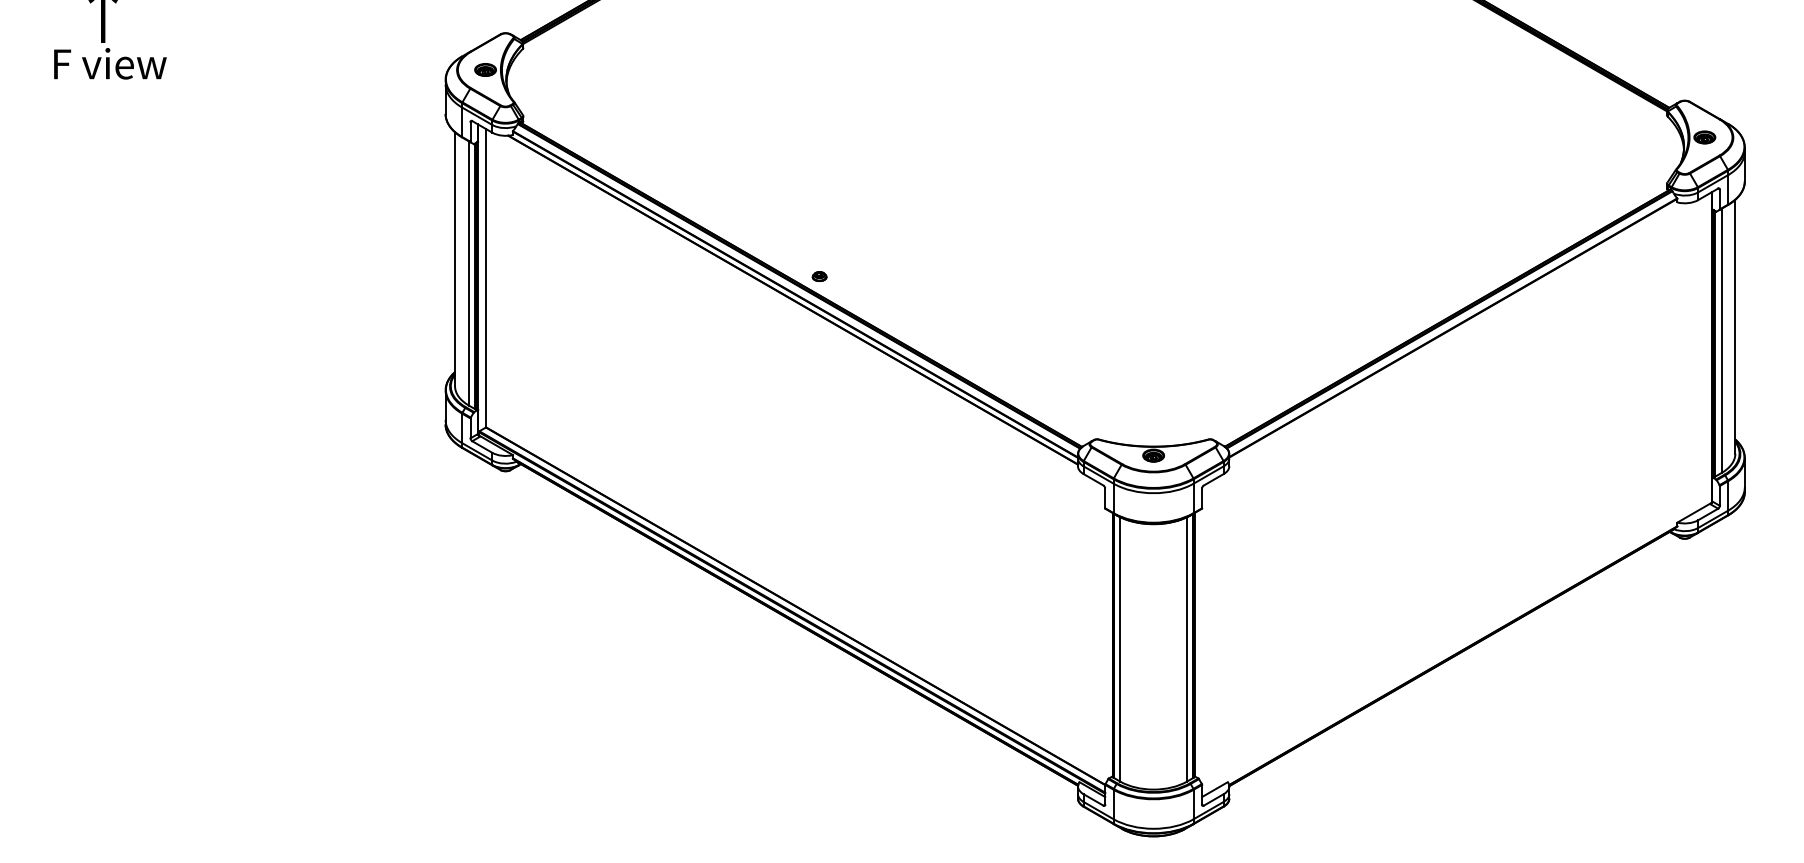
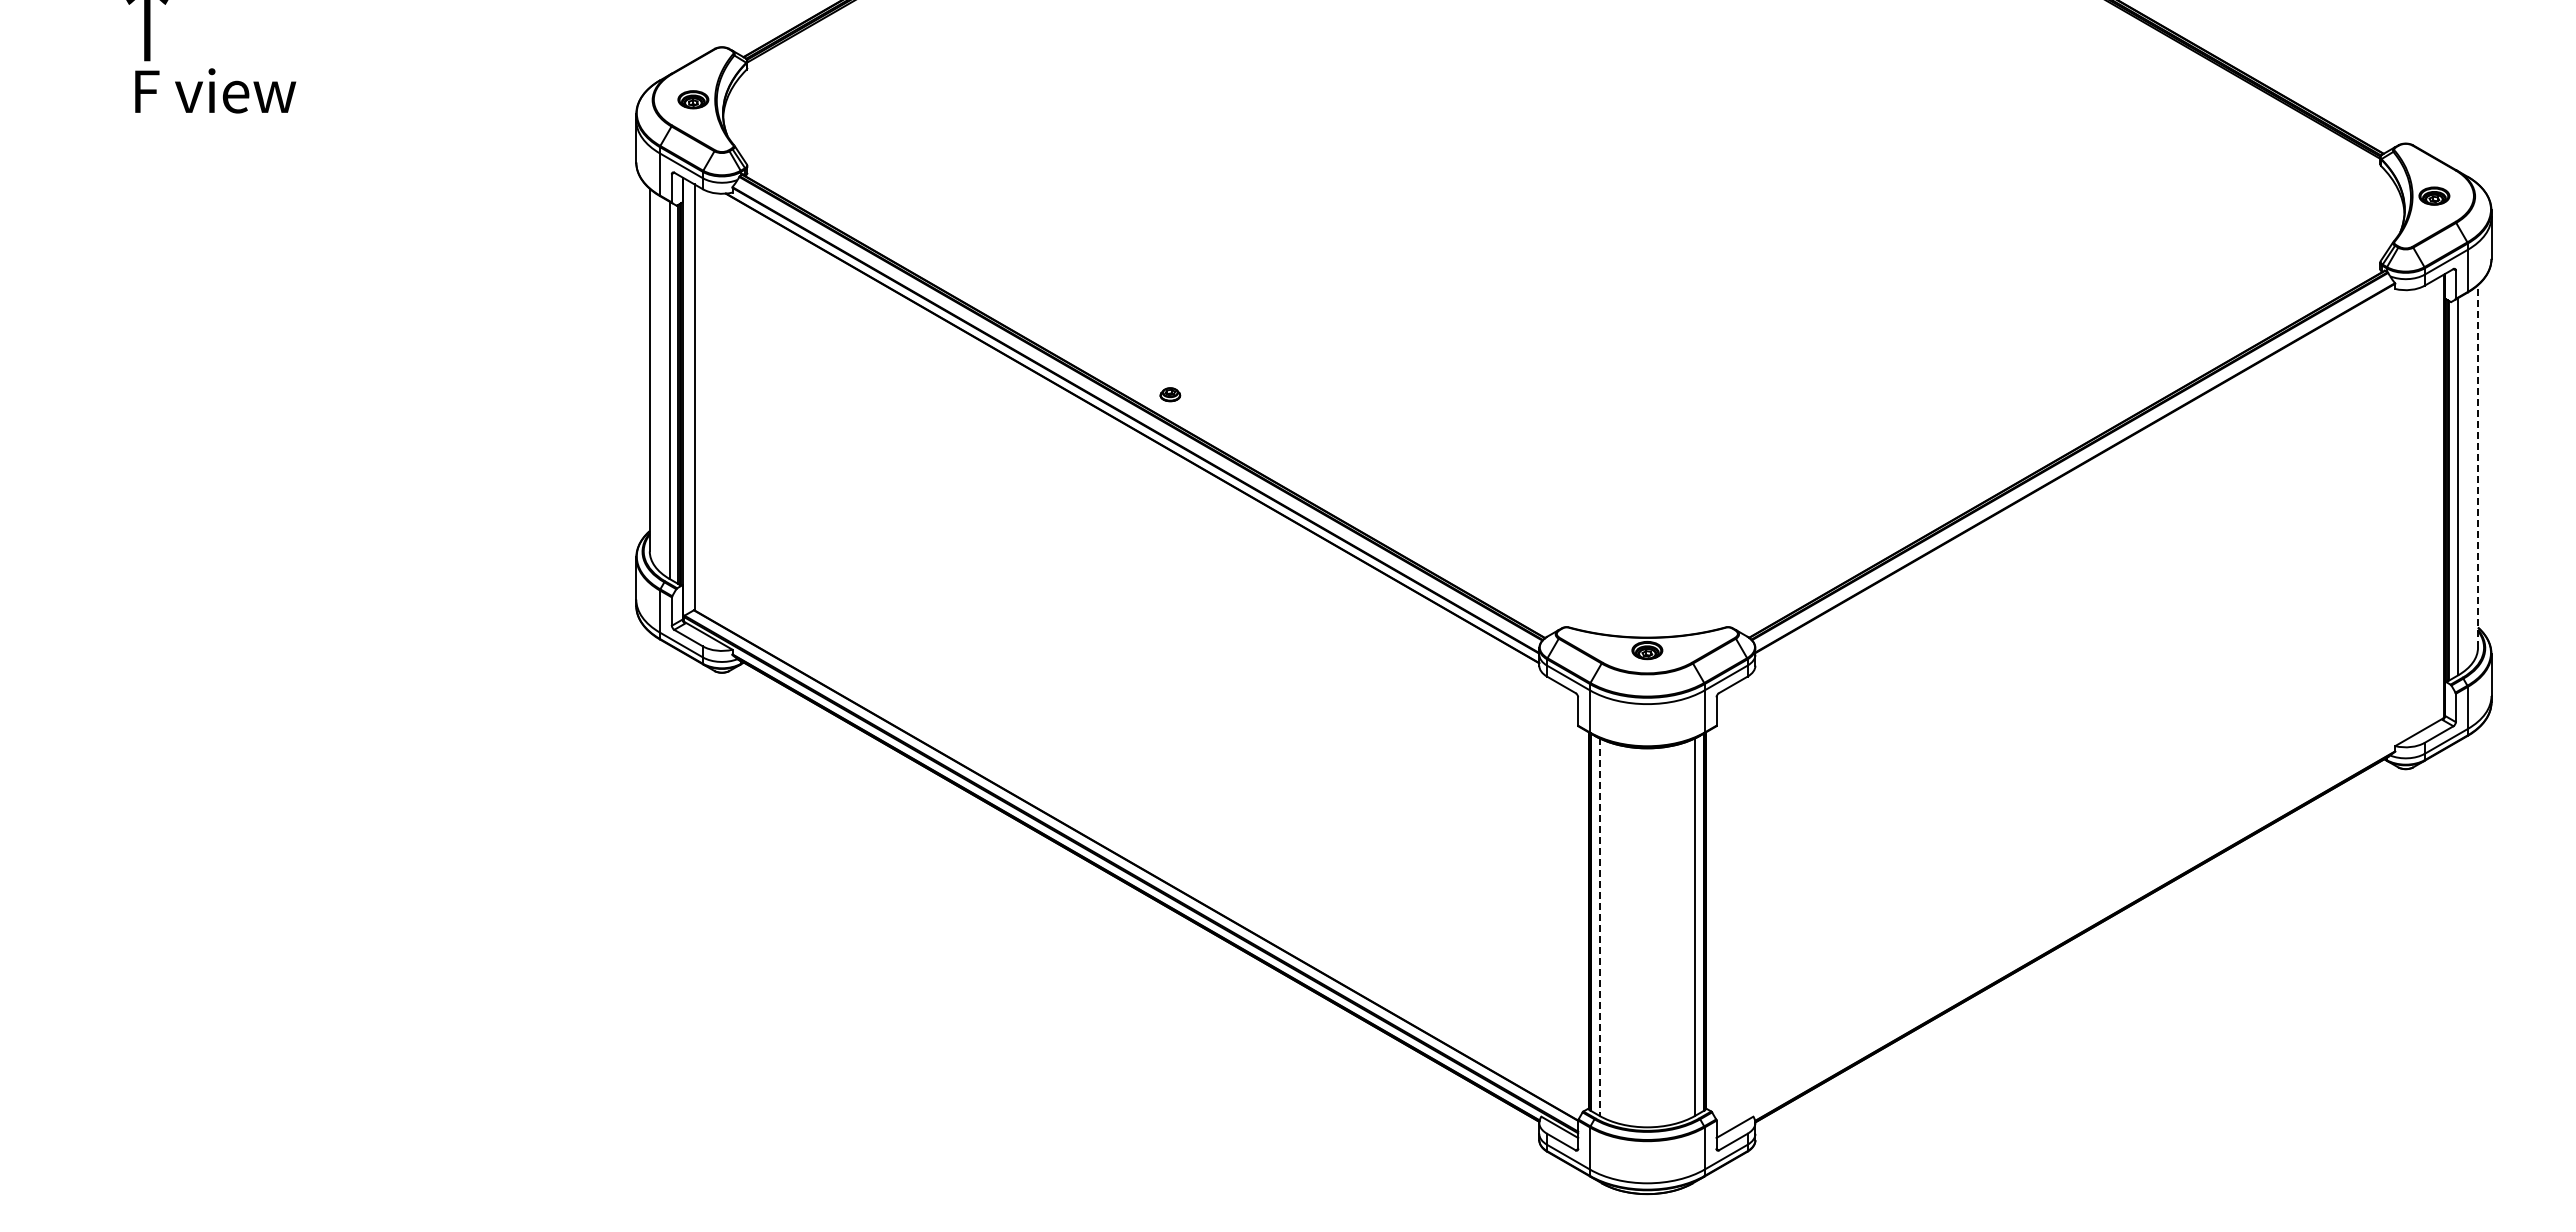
text: (110, 63) -> (215, 90), moved
line: (1735, 326) -> (2478, 466), solid -> dashed
line: (1120, 649) -> (1599, 927), solid -> dashed

